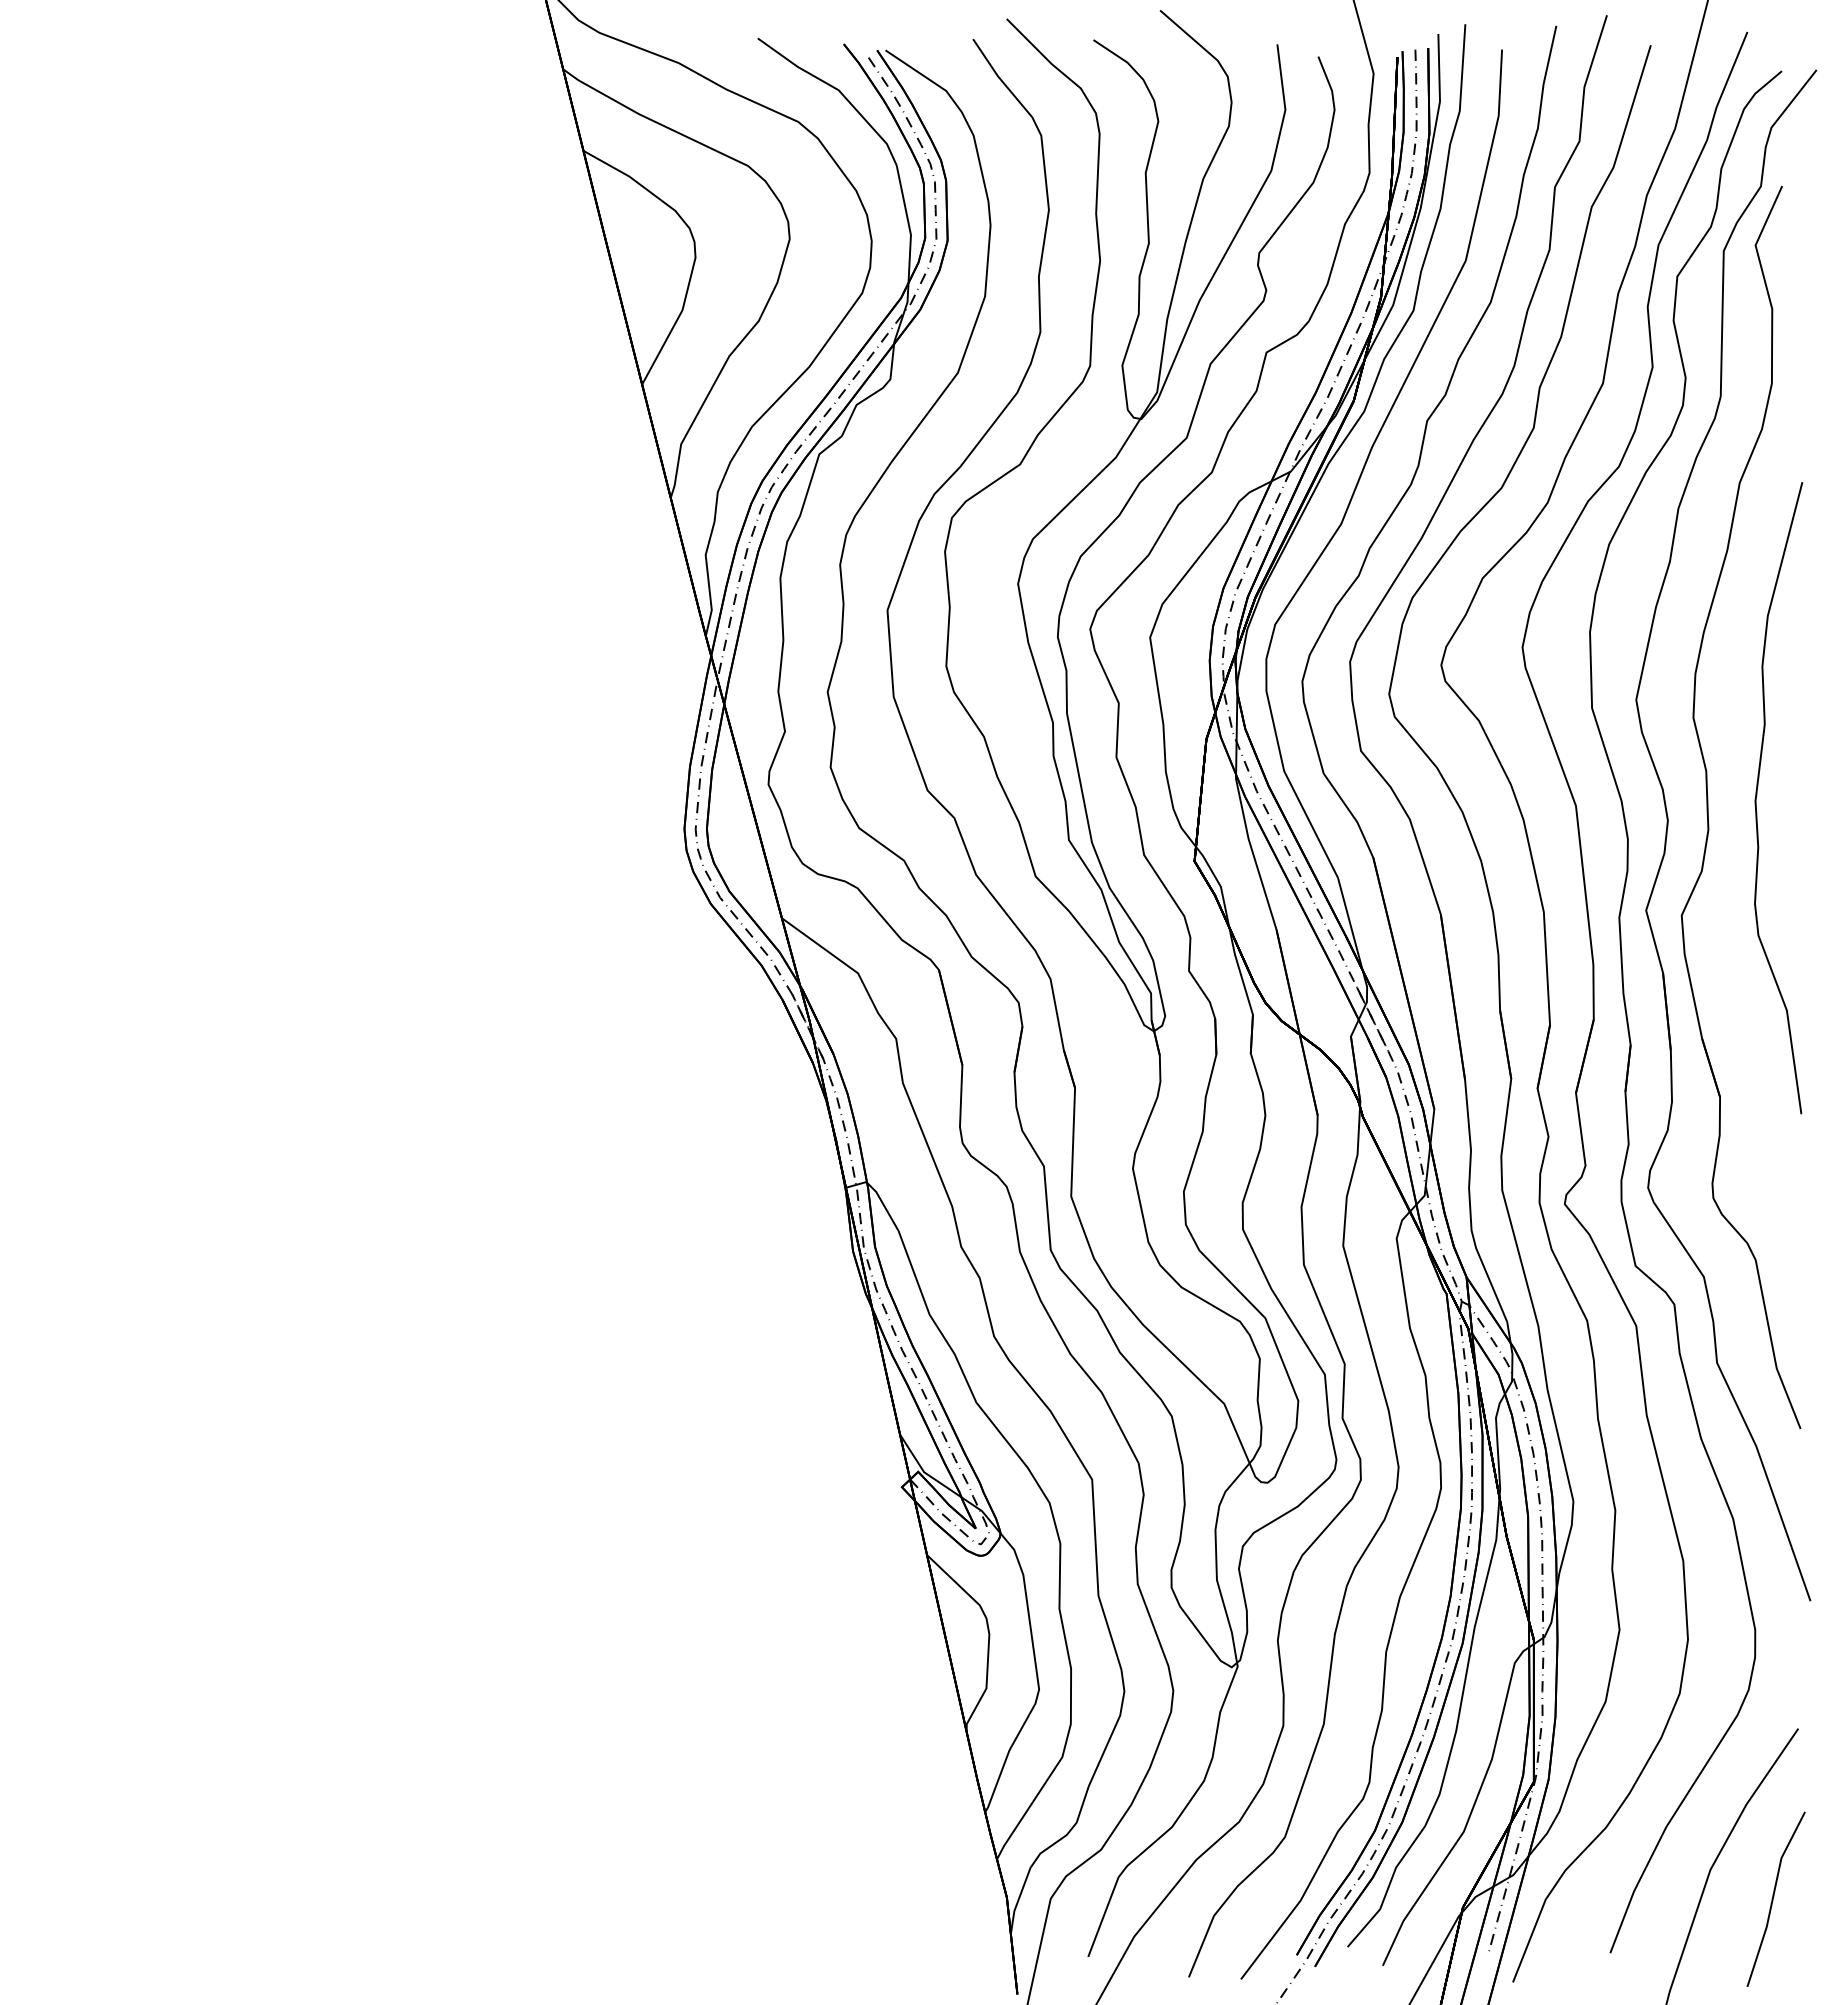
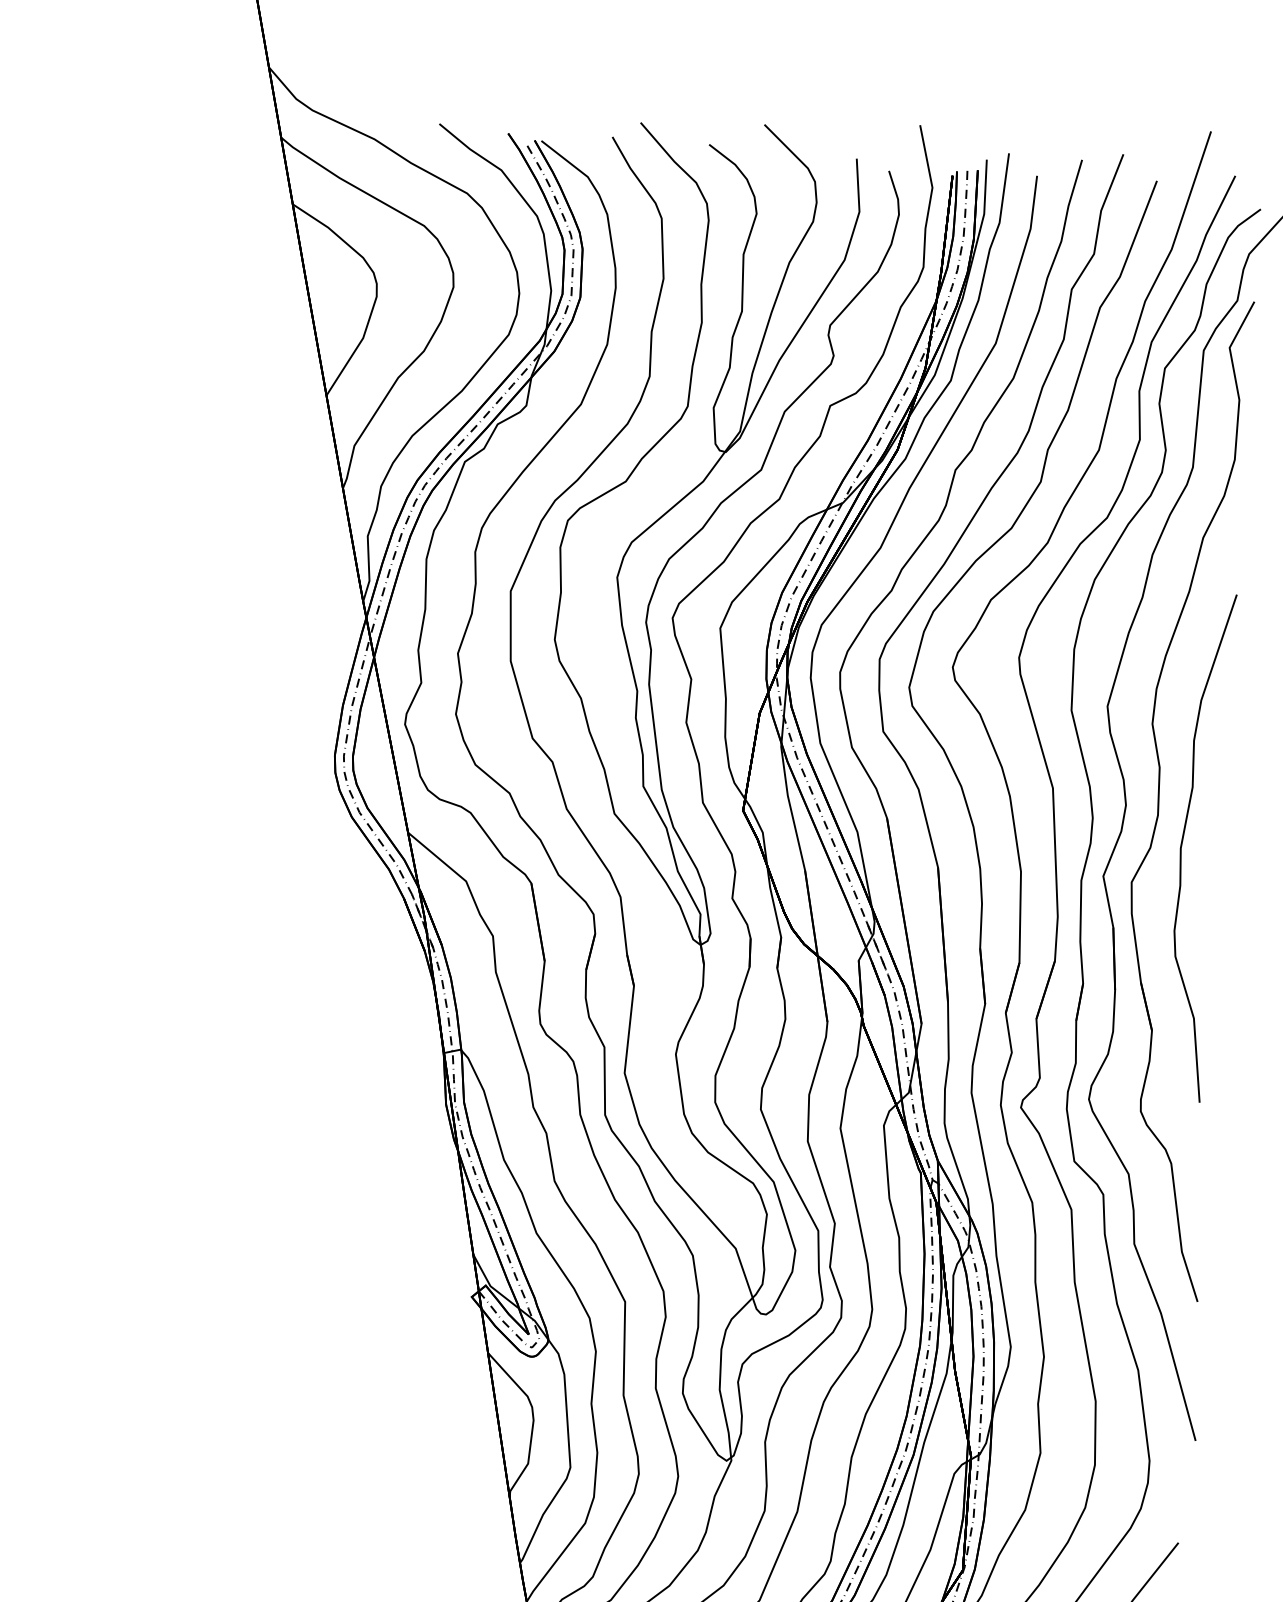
curve: (1757, 795) -> (1182, 843), moved

